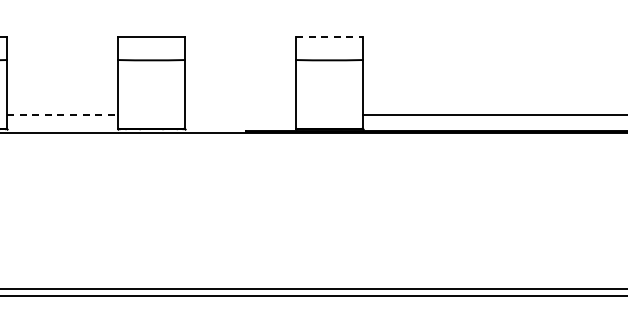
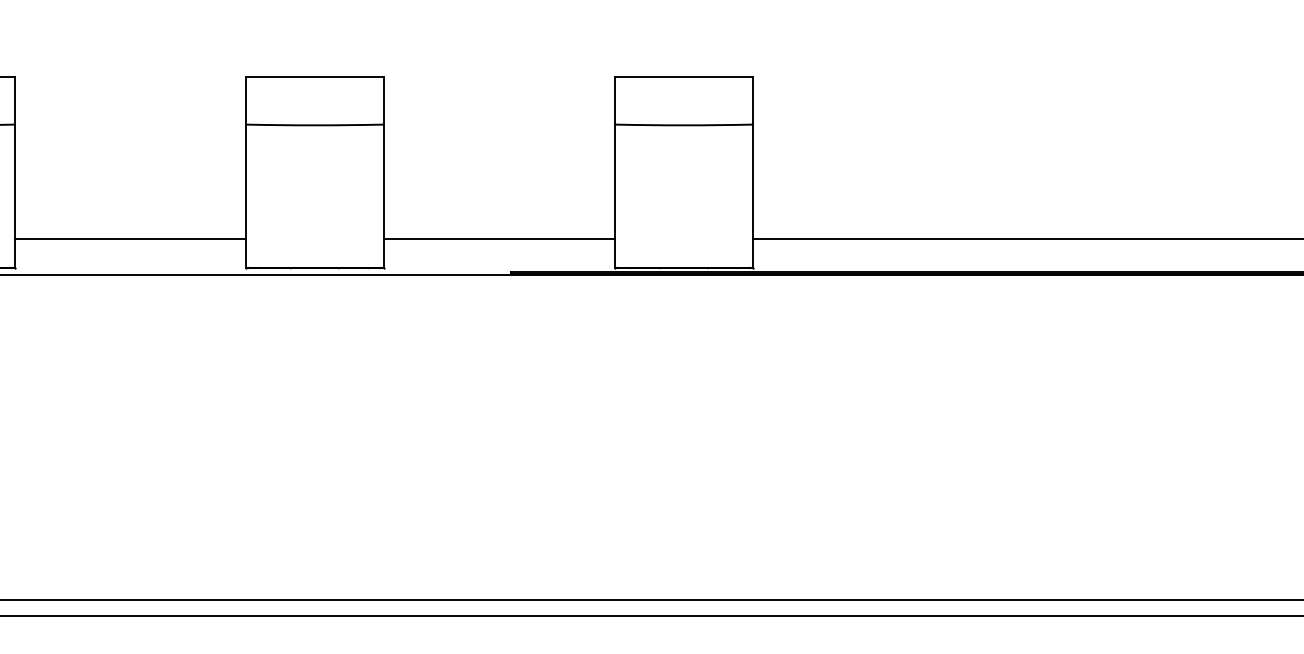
line: (329, 36) -> (684, 75), dashed -> solid
line: (62, 115) -> (129, 239), dashed -> solid
line: (240, 115) -> (499, 239), added

